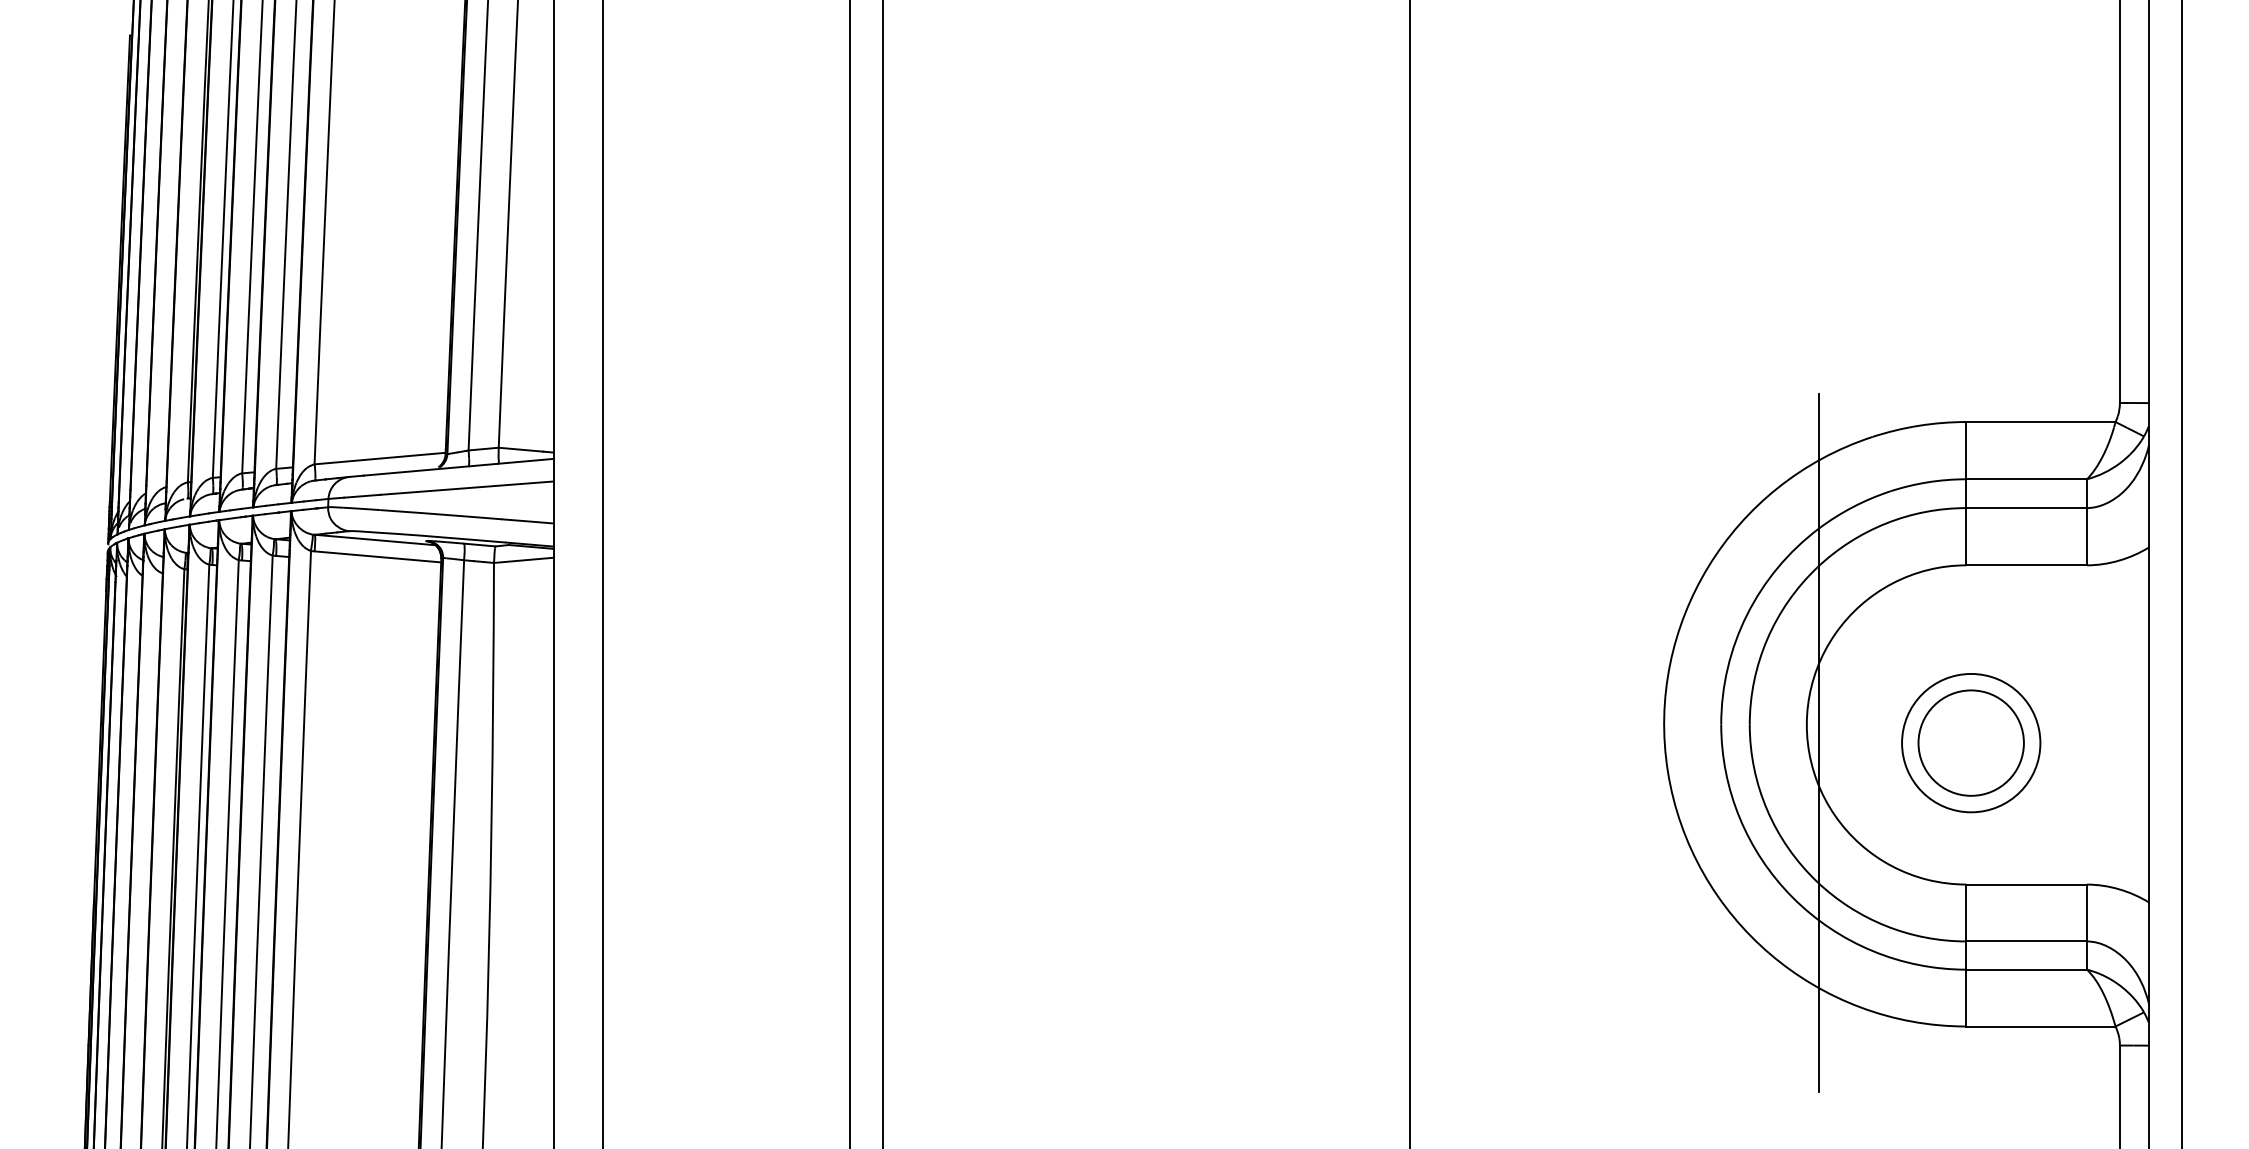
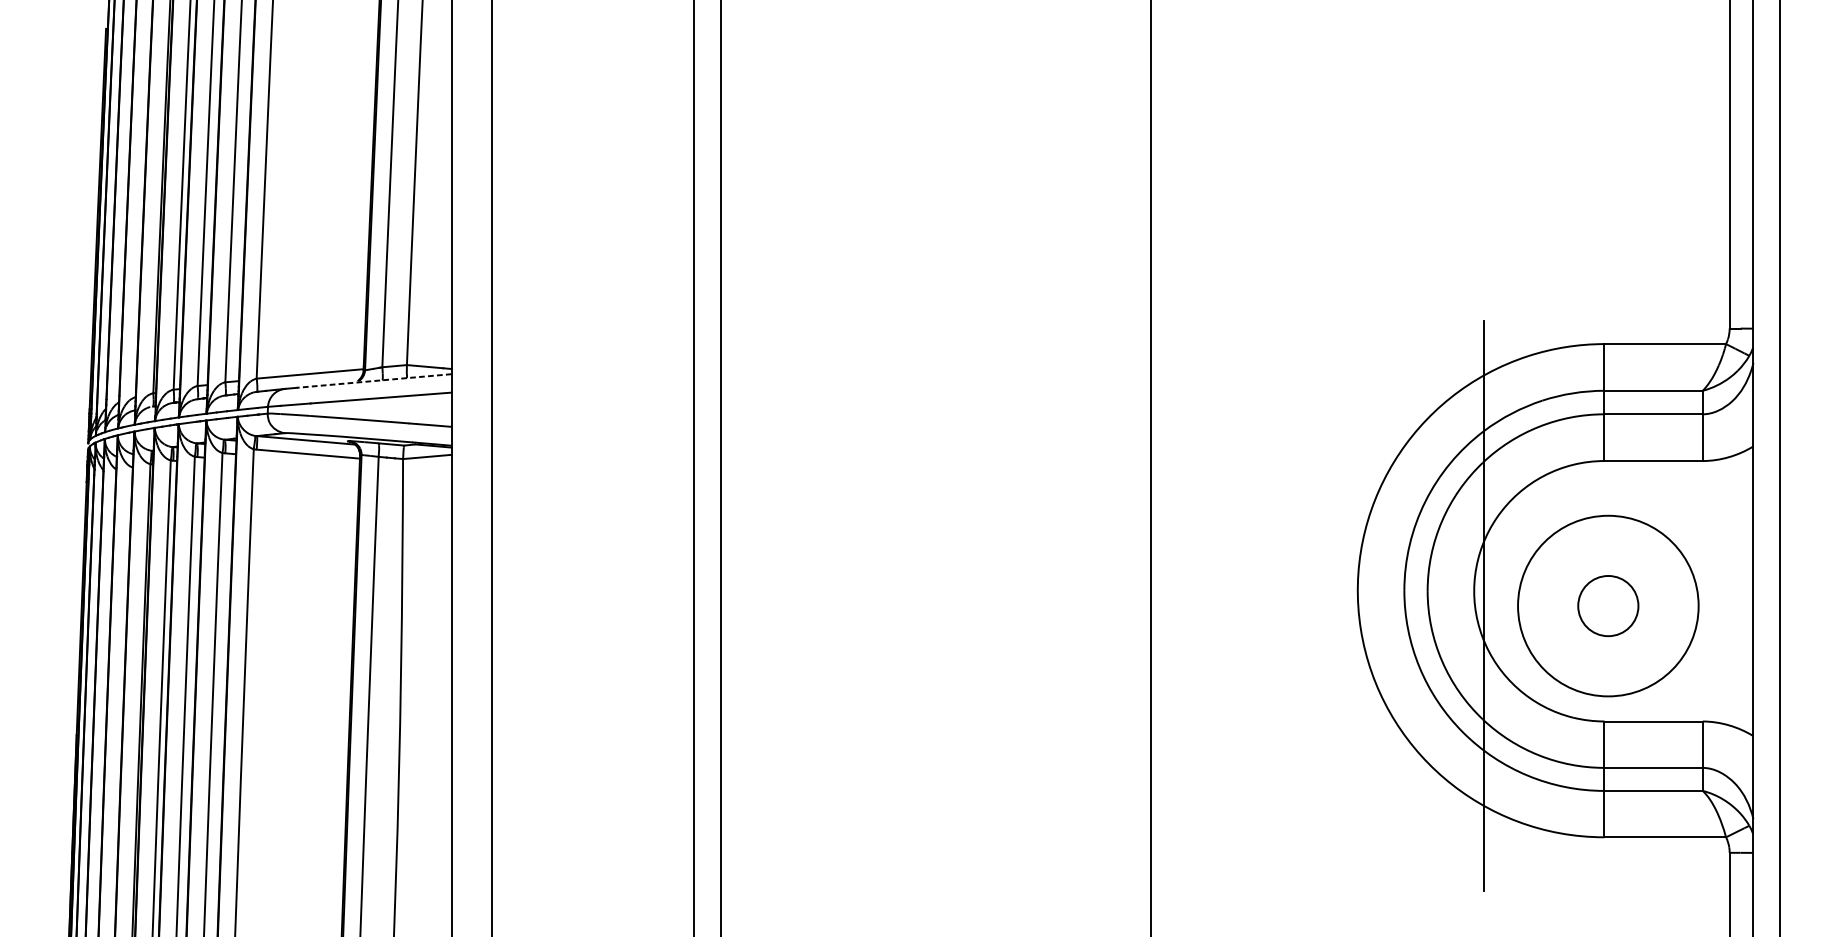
line: (458, 467) -> (374, 381), solid -> dashed
circle: (1970, 742) -> (1607, 605), size x0.7
circle: (1971, 742) -> (1608, 605), size x1.6

